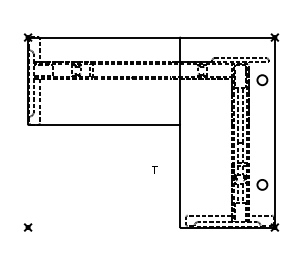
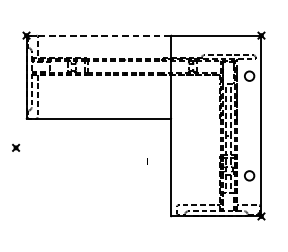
line: (104, 37) -> (99, 35), solid -> dashed
part: (27, 227) -> (15, 147), moved

